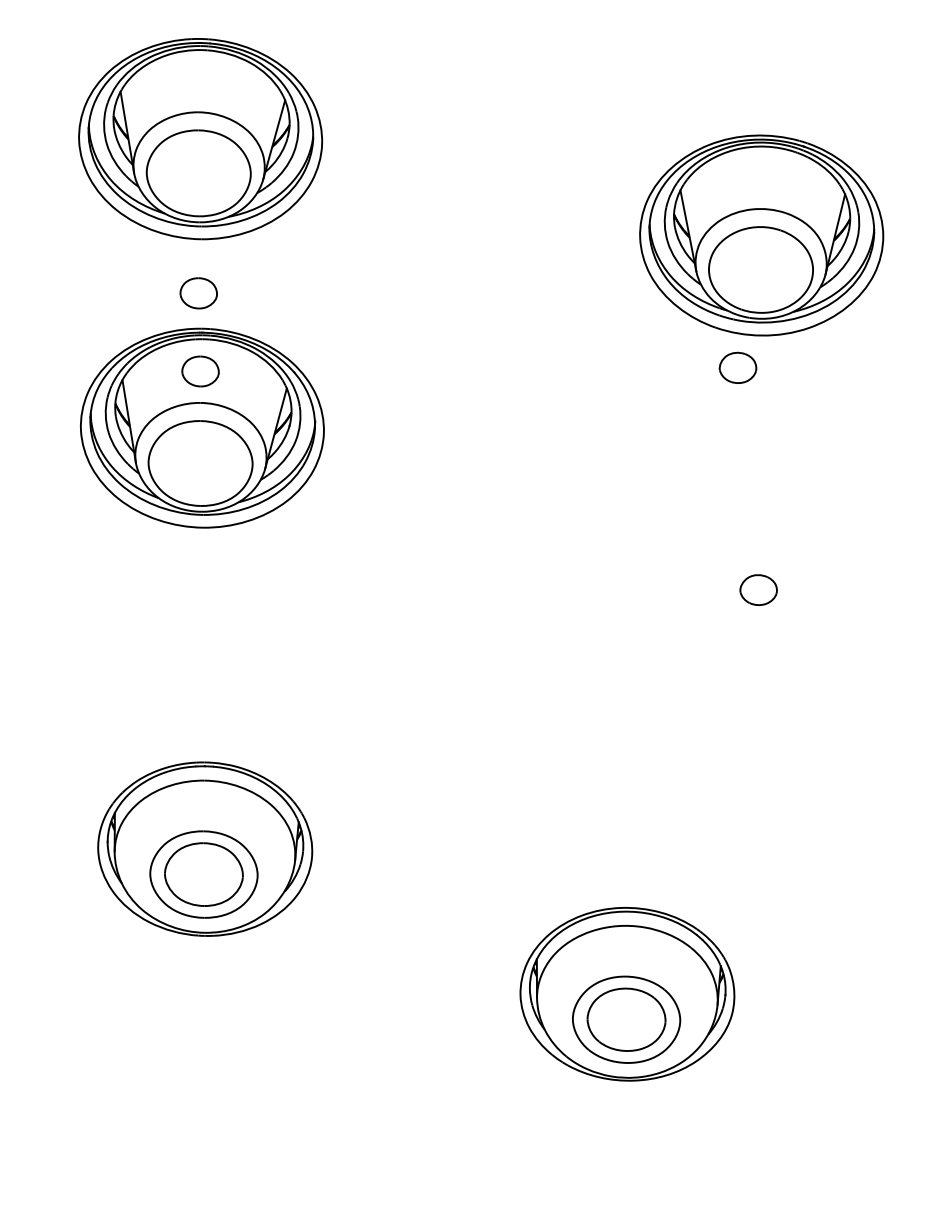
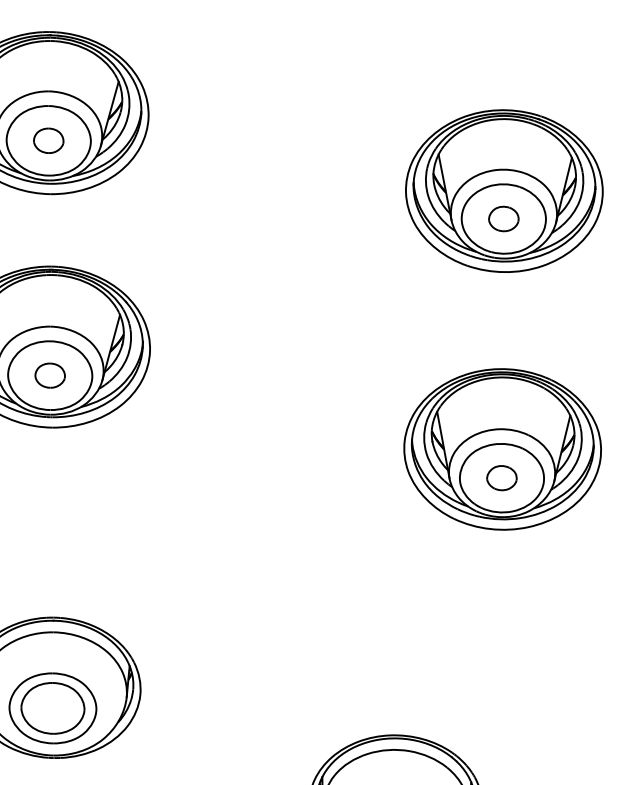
part: (198, 293) -> (48, 140), moved
part: (737, 367) -> (503, 218), moved
part: (200, 371) -> (50, 375), moved
part: (759, 554) -> (502, 449), added

